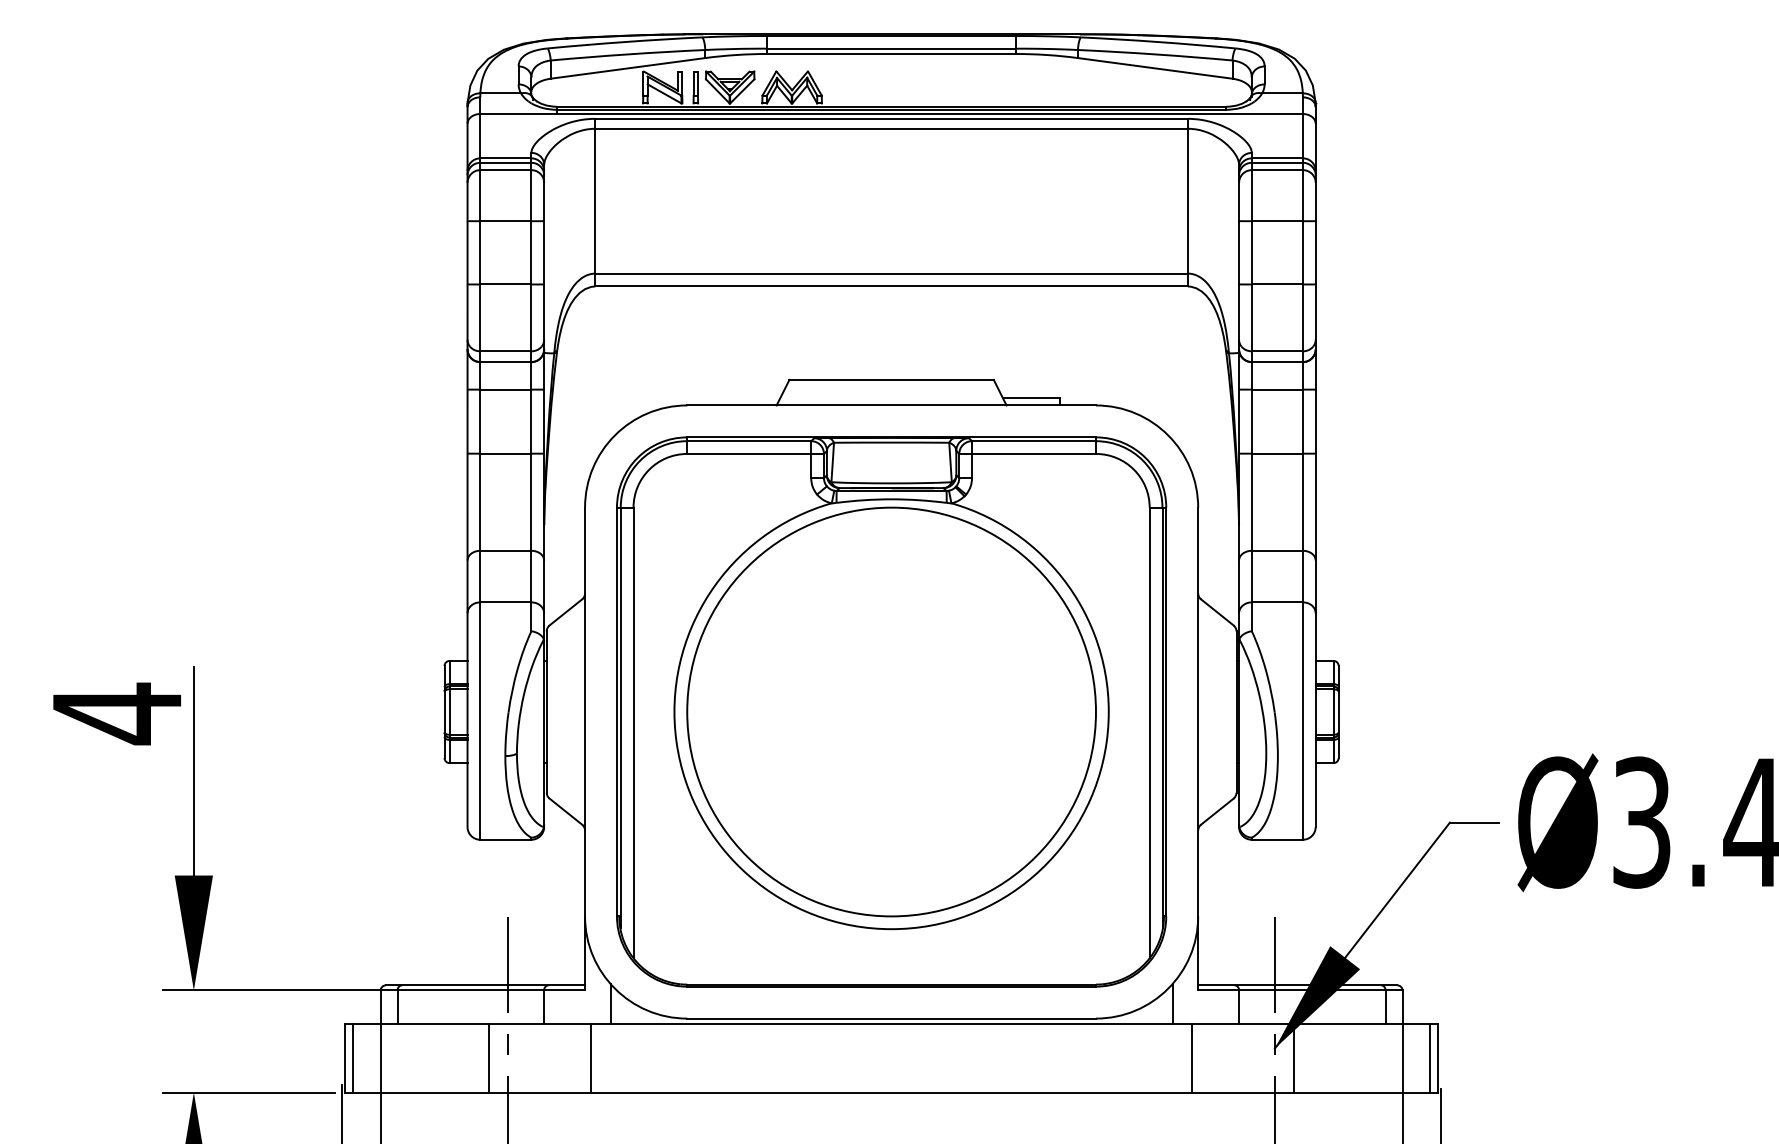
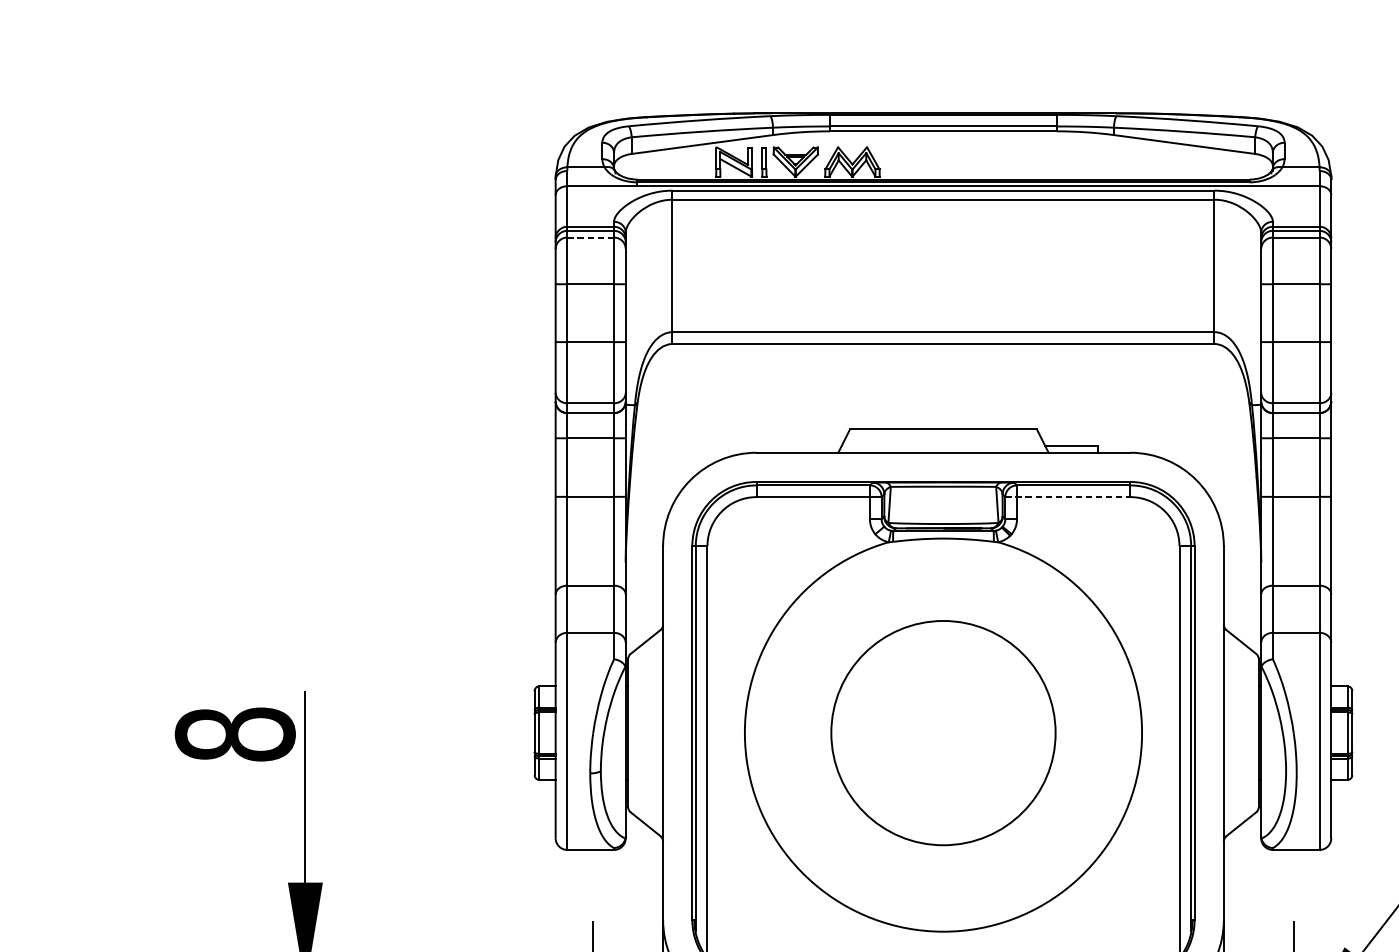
line: (505, 170) -> (590, 237), solid -> dashed
line: (1028, 453) -> (1068, 496), solid -> dashed
circle: (891, 711) -> (943, 732), size x0.6
text: (117, 713) -> (235, 734), 4 -> 8

